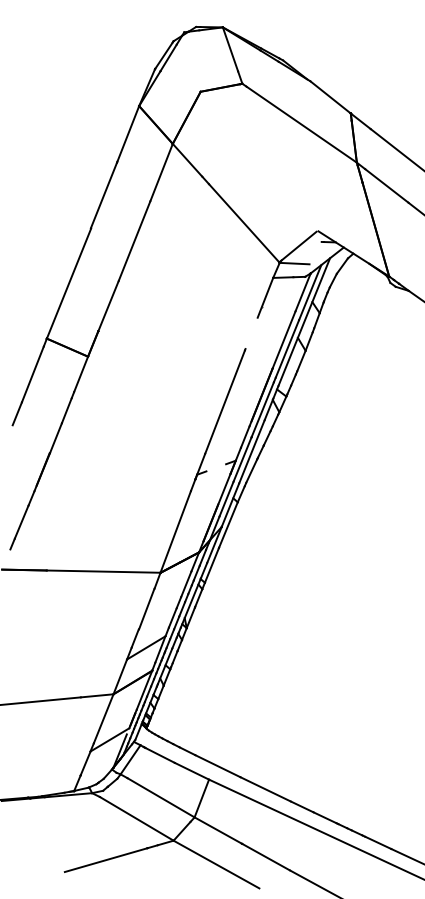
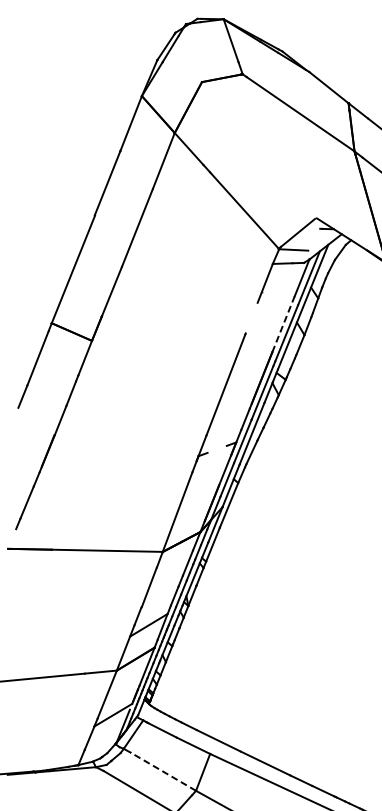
line: (284, 339) -> (283, 324), solid -> dashed
line: (161, 797) -> (163, 771), solid -> dashed

